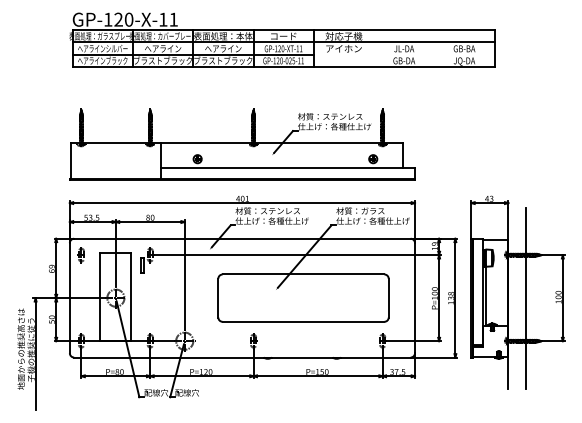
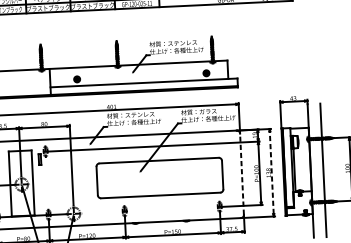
line: (414, 297) -> (241, 173), solid -> dashed
line: (455, 298) -> (271, 173), solid -> dashed

